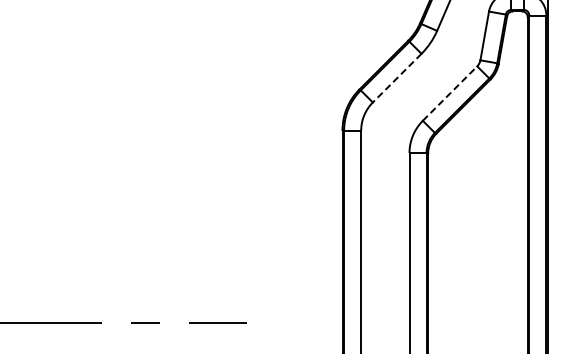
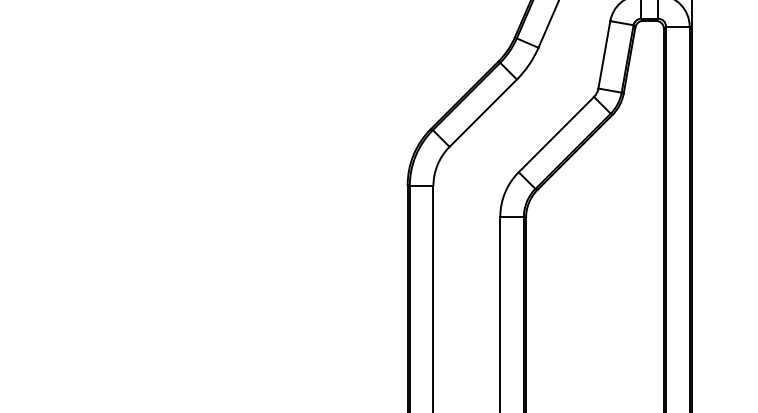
line: (396, 78) -> (482, 113), dashed -> solid
line: (450, 93) -> (557, 134), dashed -> solid

